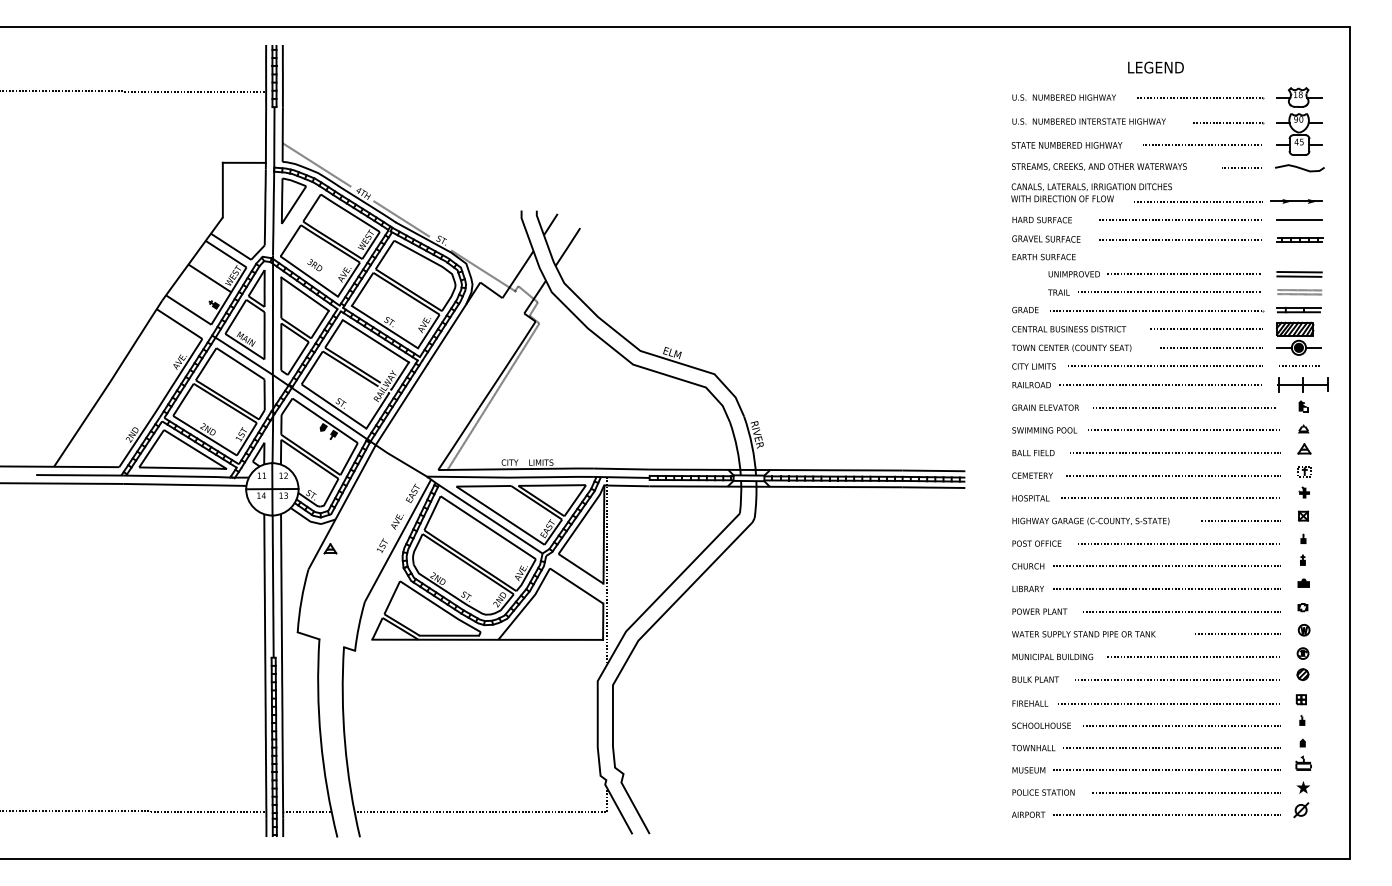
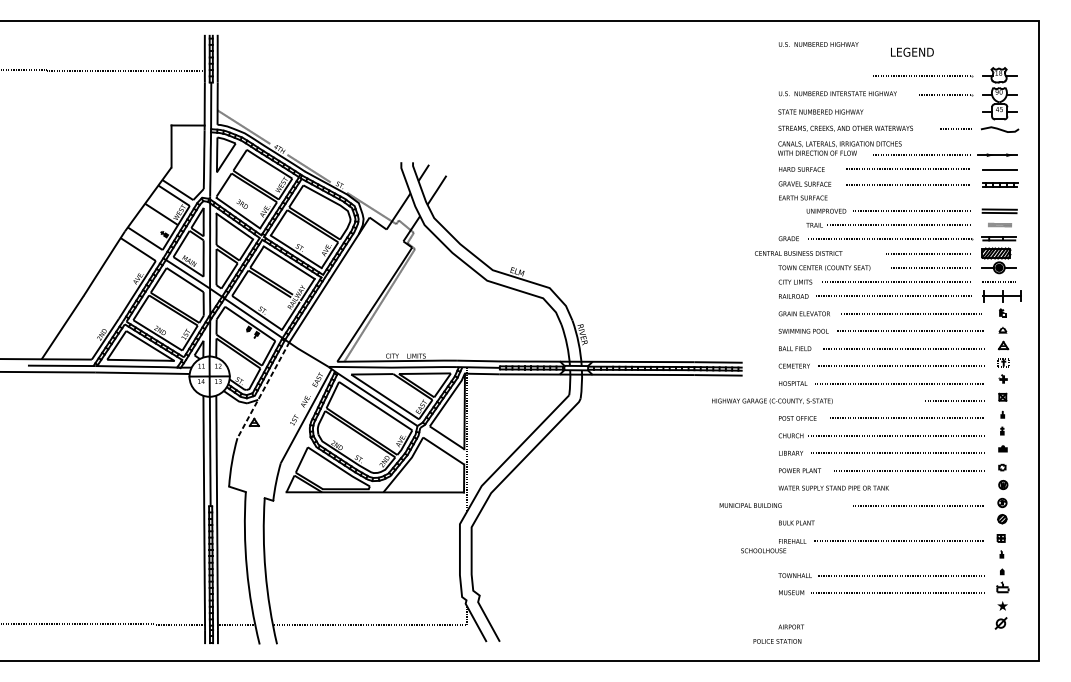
text: (1155, 67) -> (912, 52), moved
text: (1063, 97) -> (818, 44), moved
line: (1202, 145) -> (925, 112), removed
part: (1299, 292) -> (999, 225), size x0.7
text: (1069, 329) -> (798, 253), moved
line: (342, 507) -> (263, 390), solid -> dashed
text: (1090, 521) -> (772, 401), moved
line: (1236, 634) -> (951, 488), removed
text: (1052, 656) -> (750, 505), moved
line: (1177, 679) -> (905, 522), removed
text: (1041, 725) -> (763, 550), moved
line: (1180, 725) -> (908, 558), removed
text: (1043, 792) -> (777, 641), moved
line: (1185, 792) -> (912, 609), removed
line: (1166, 814) -> (897, 626), removed

